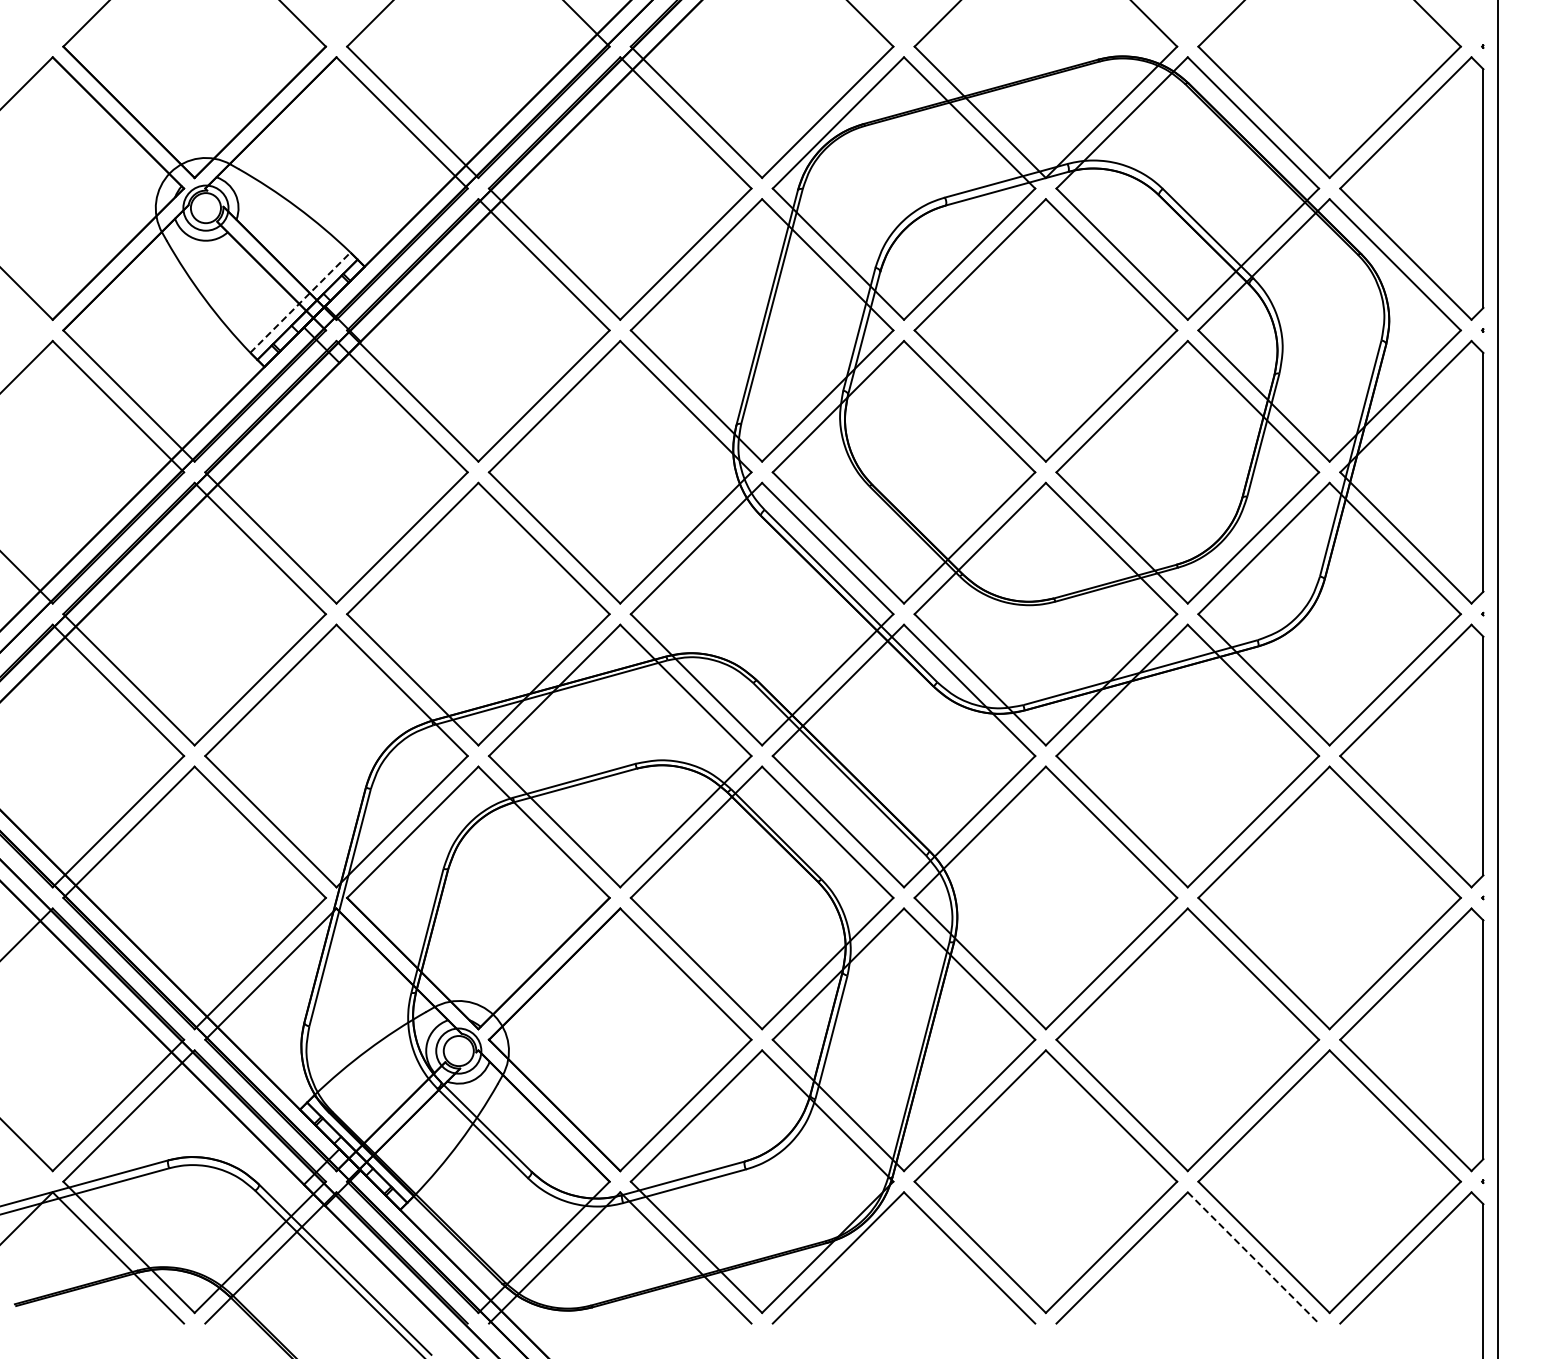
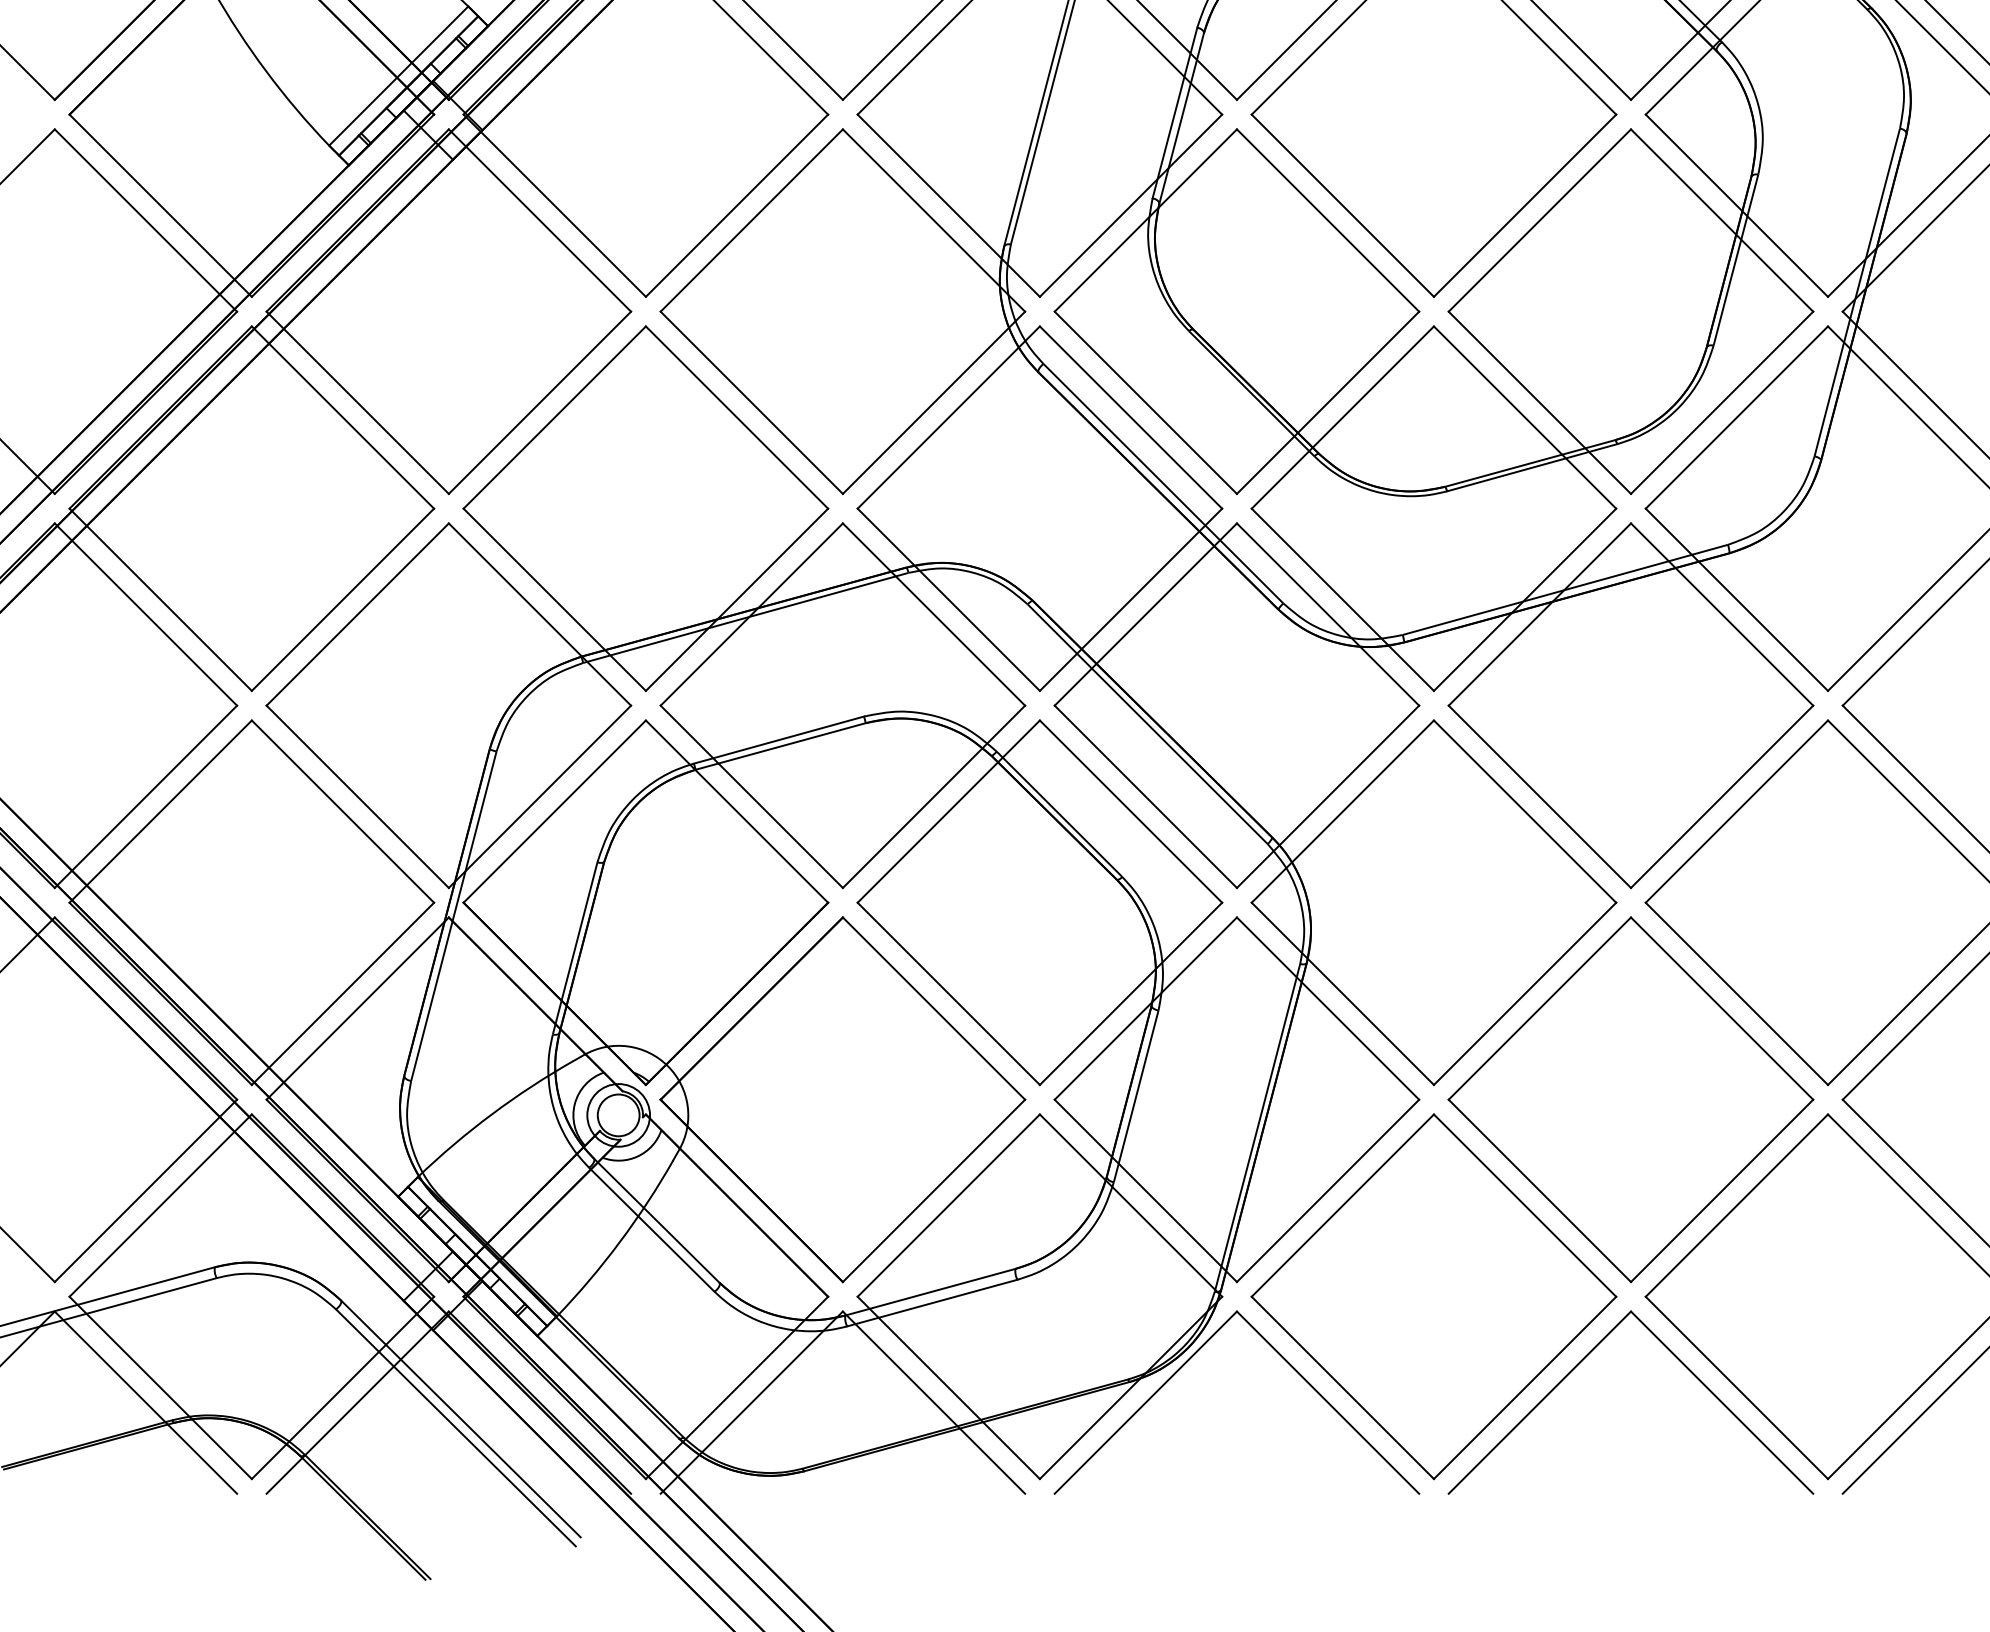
line: (300, 302) -> (398, 75), dashed -> solid
line: (1253, 1257) -> (1722, 1402), dashed -> solid

